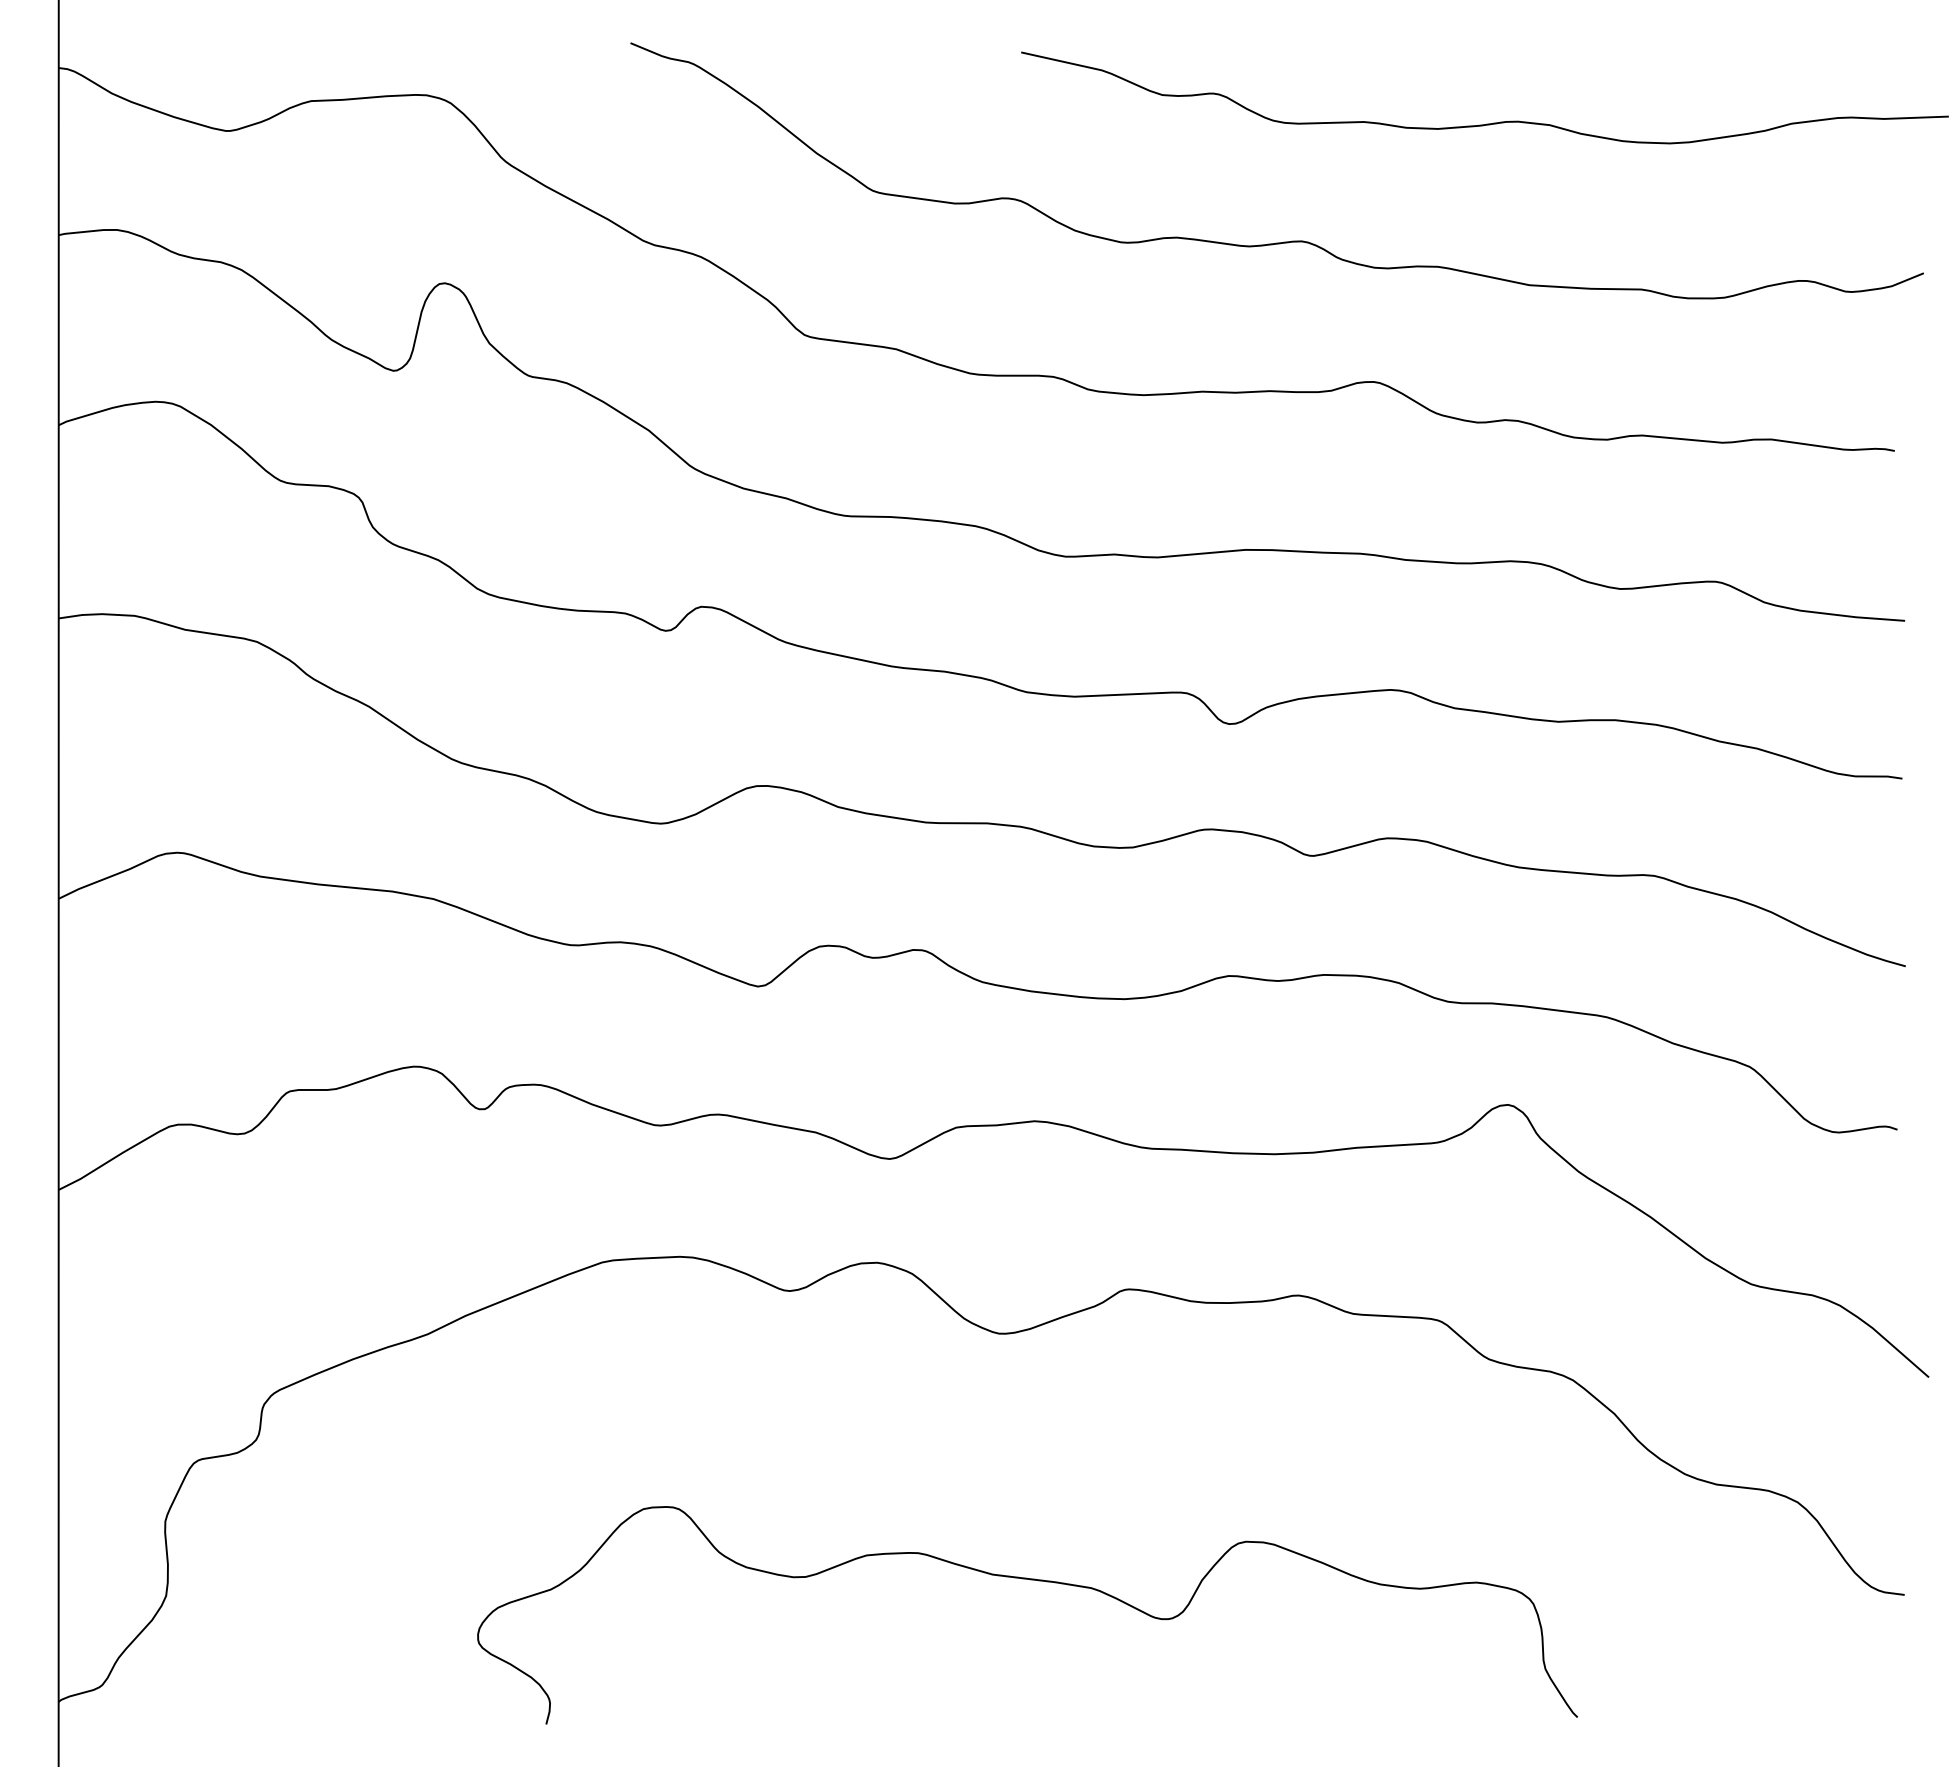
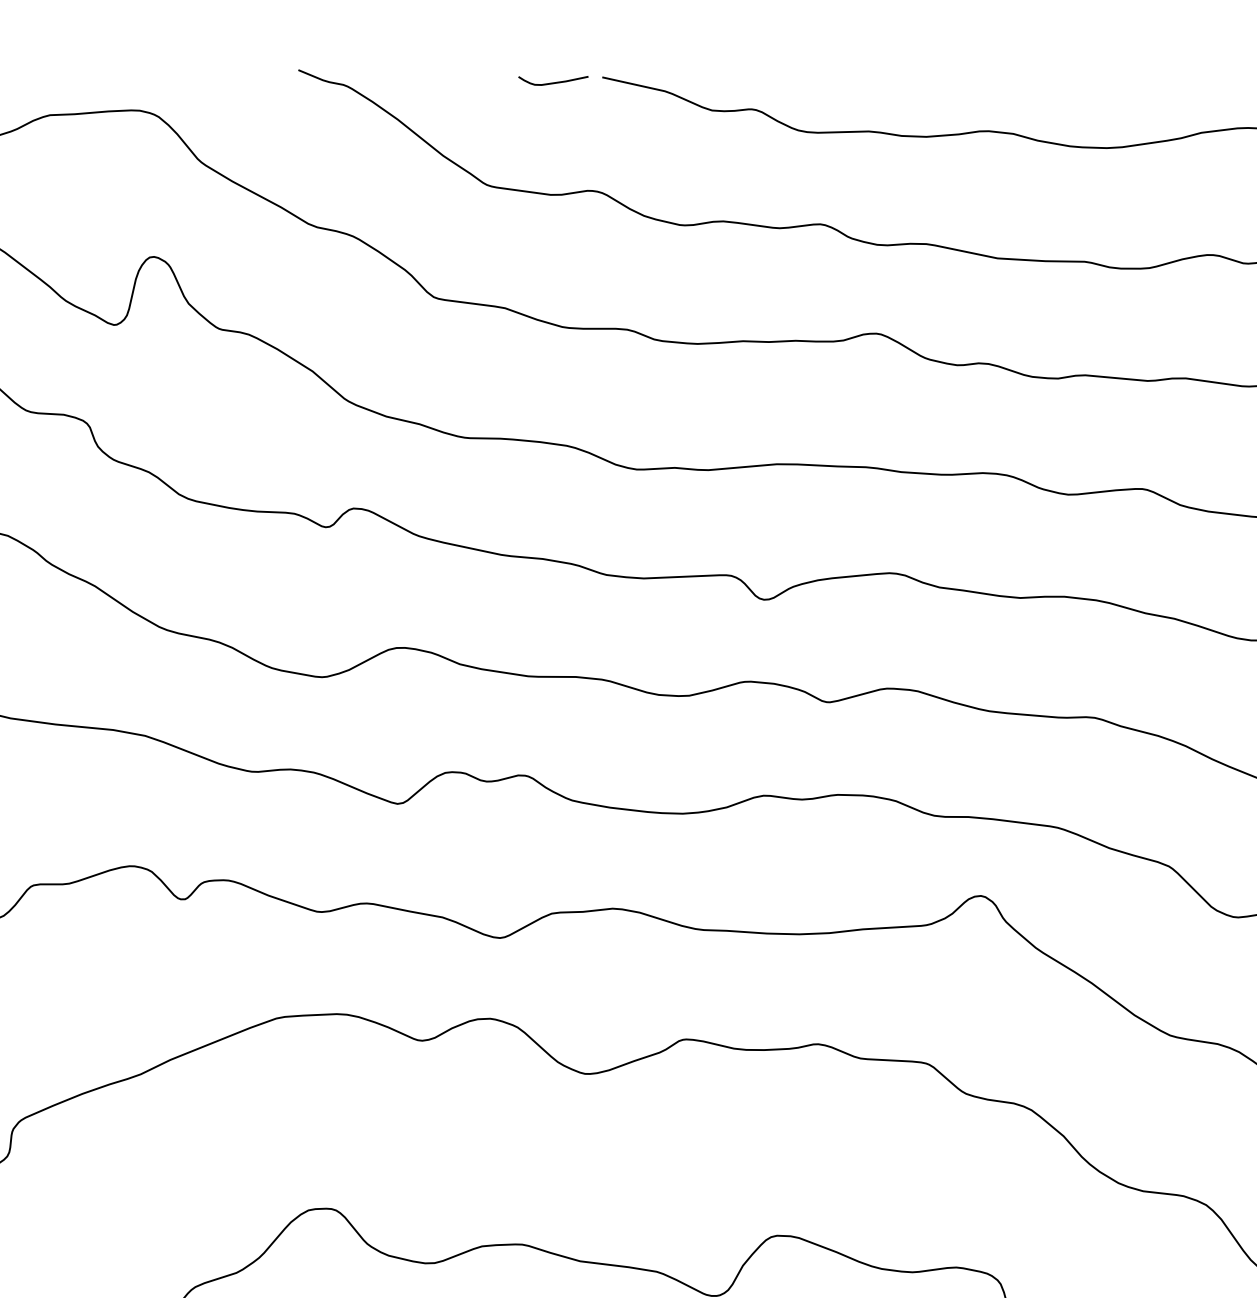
curve: (960, 58) -> (555, 82), added

